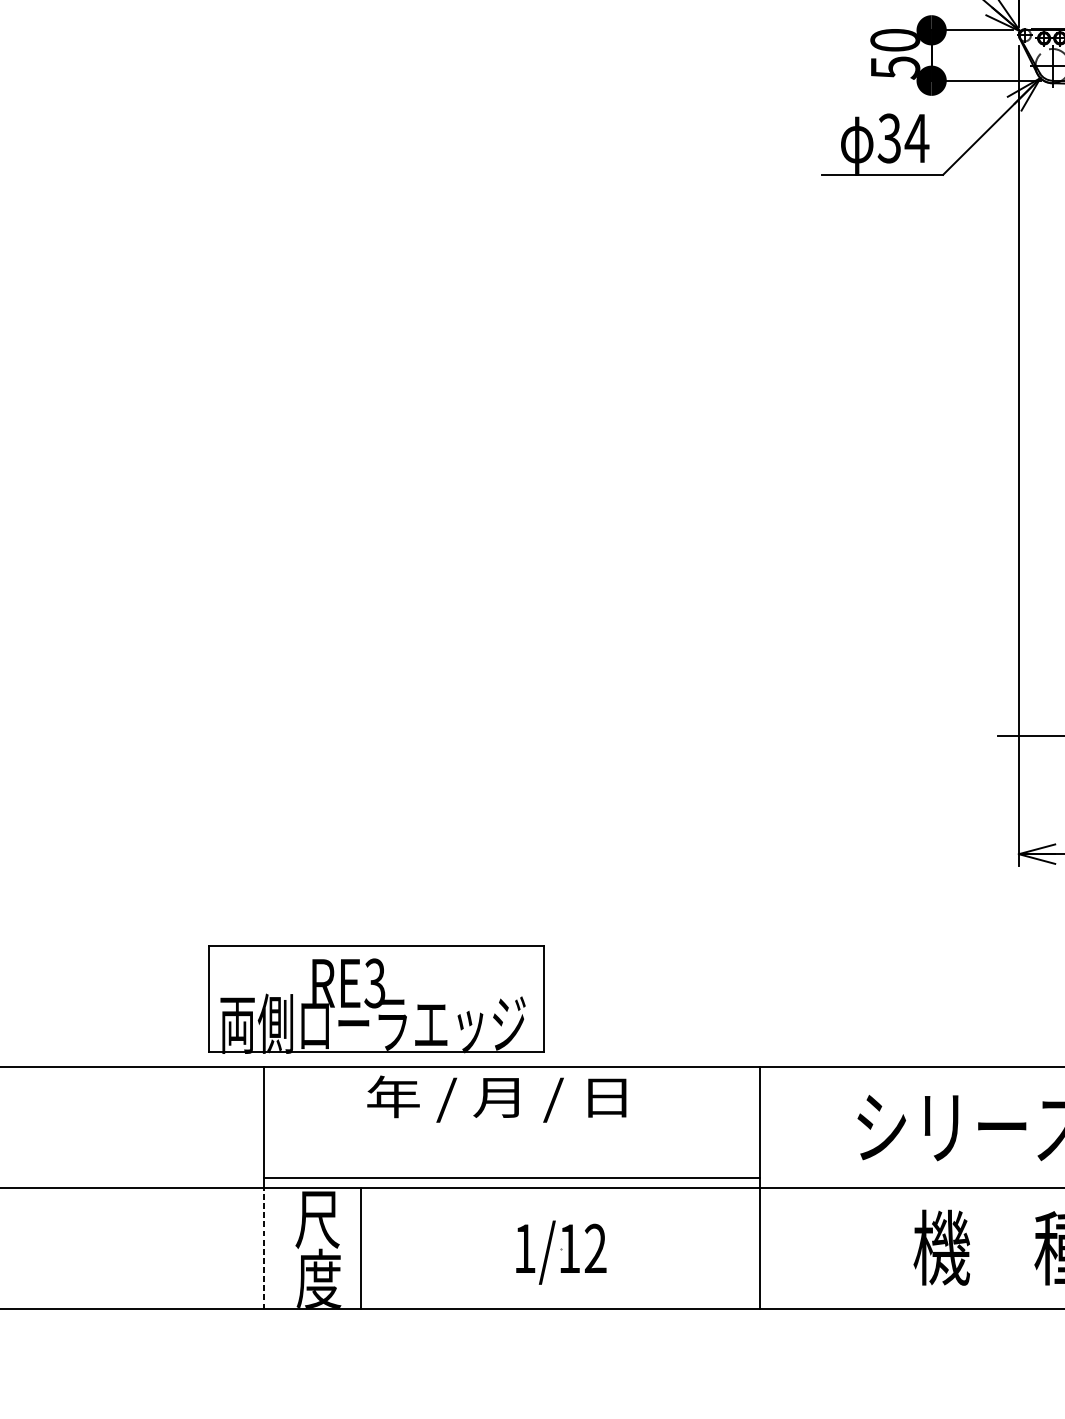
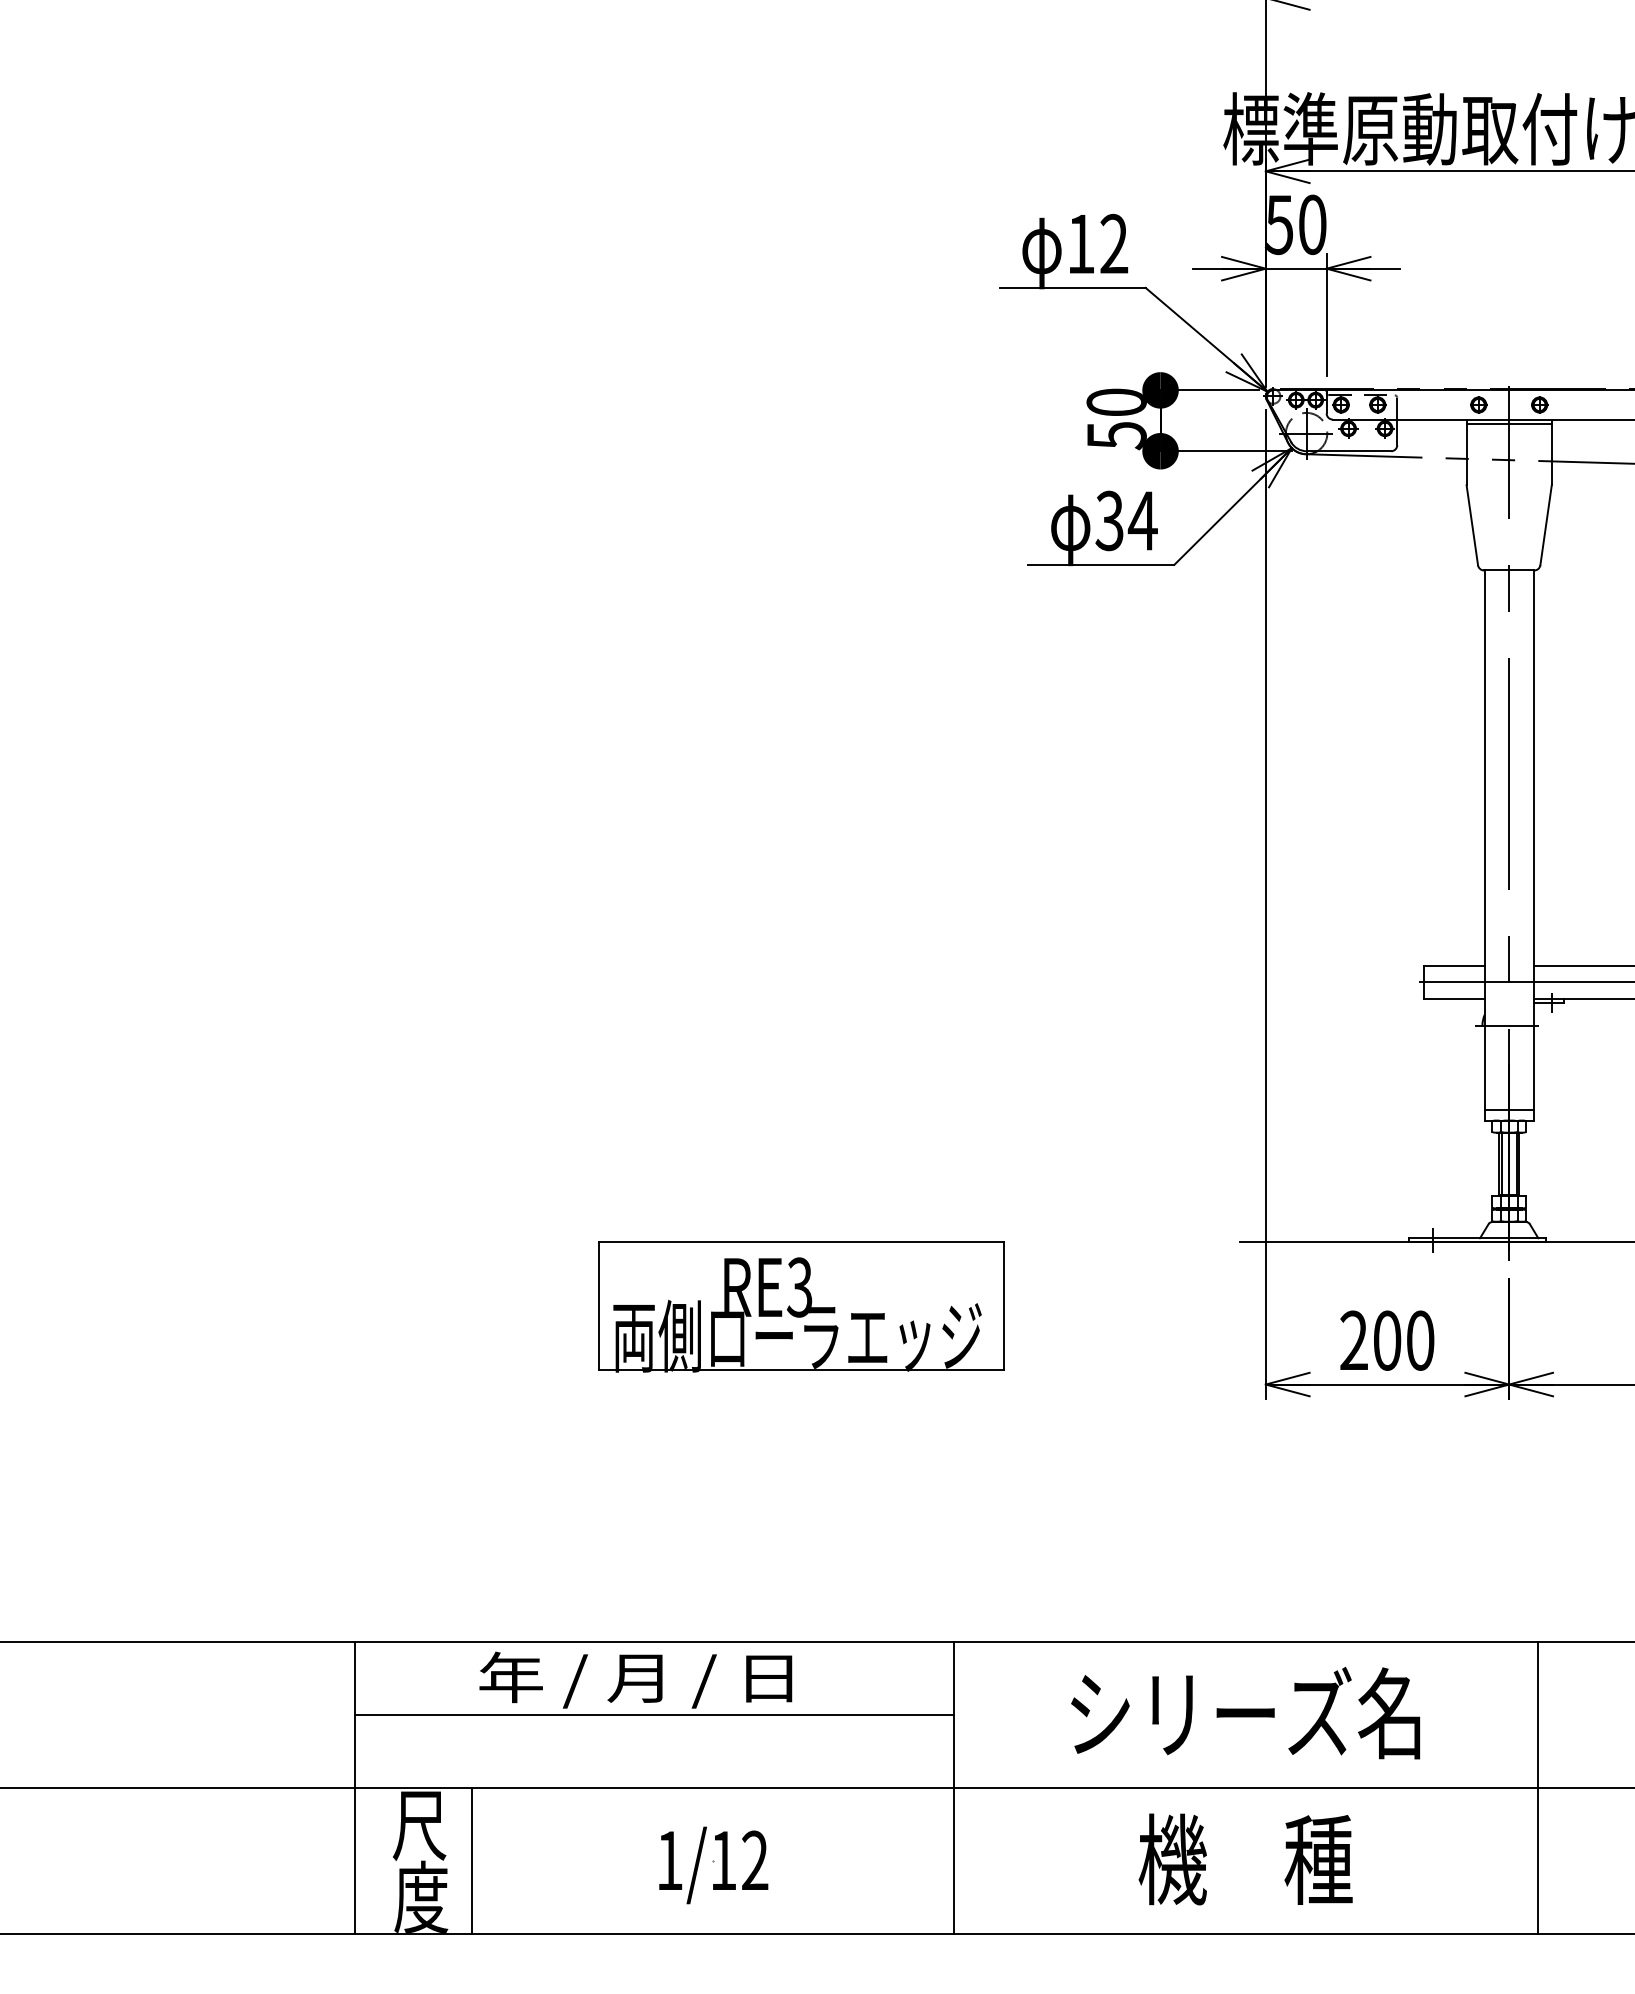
part: (376, 999) -> (801, 1306), moved
line: (511, 1177) -> (653, 1714), moved
line: (263, 1248) -> (354, 1860), dashed -> solid

